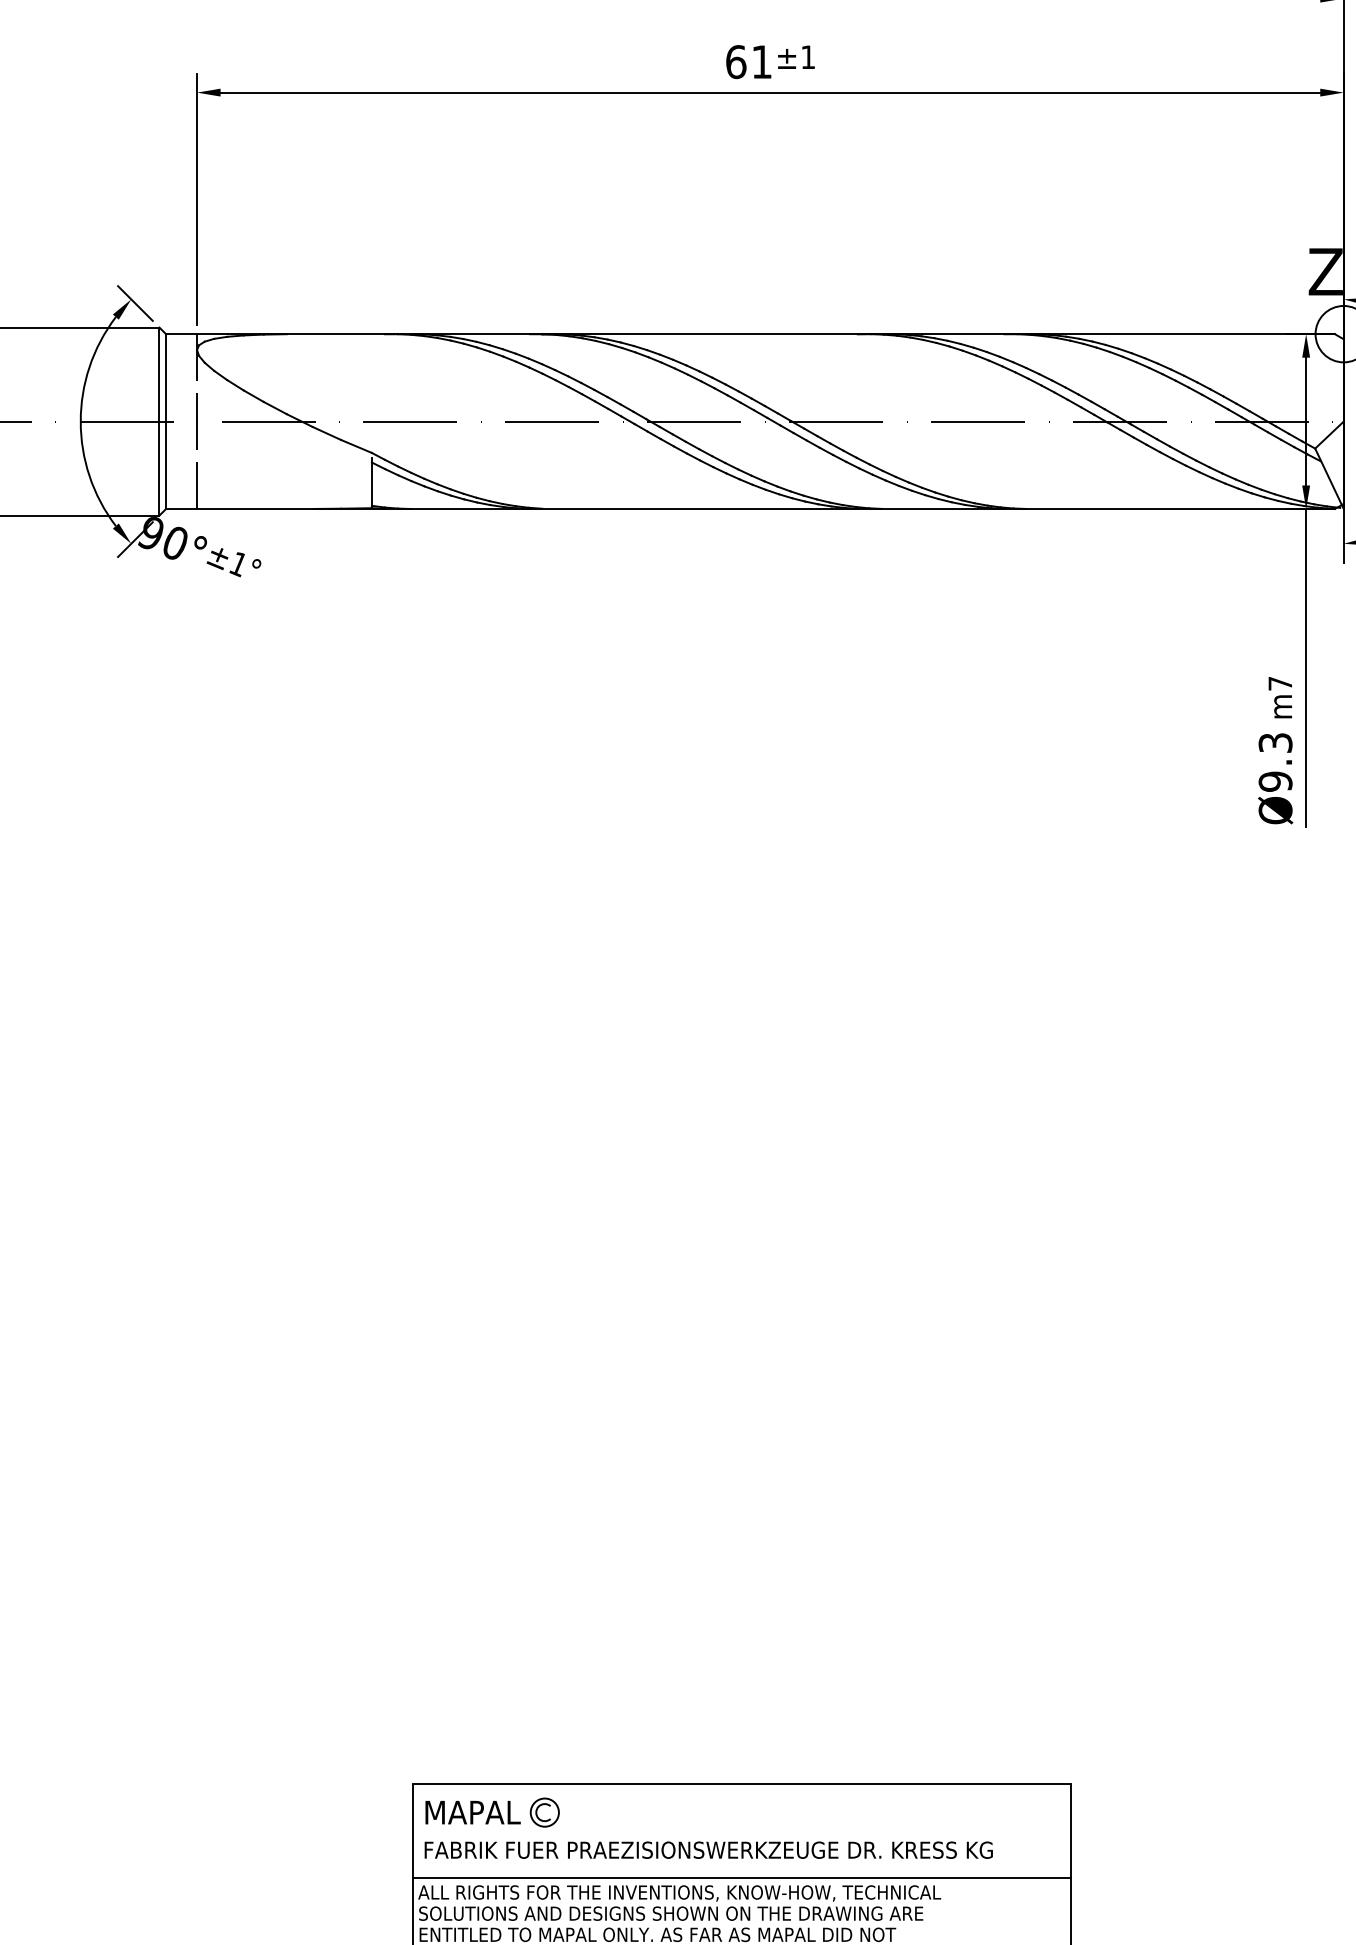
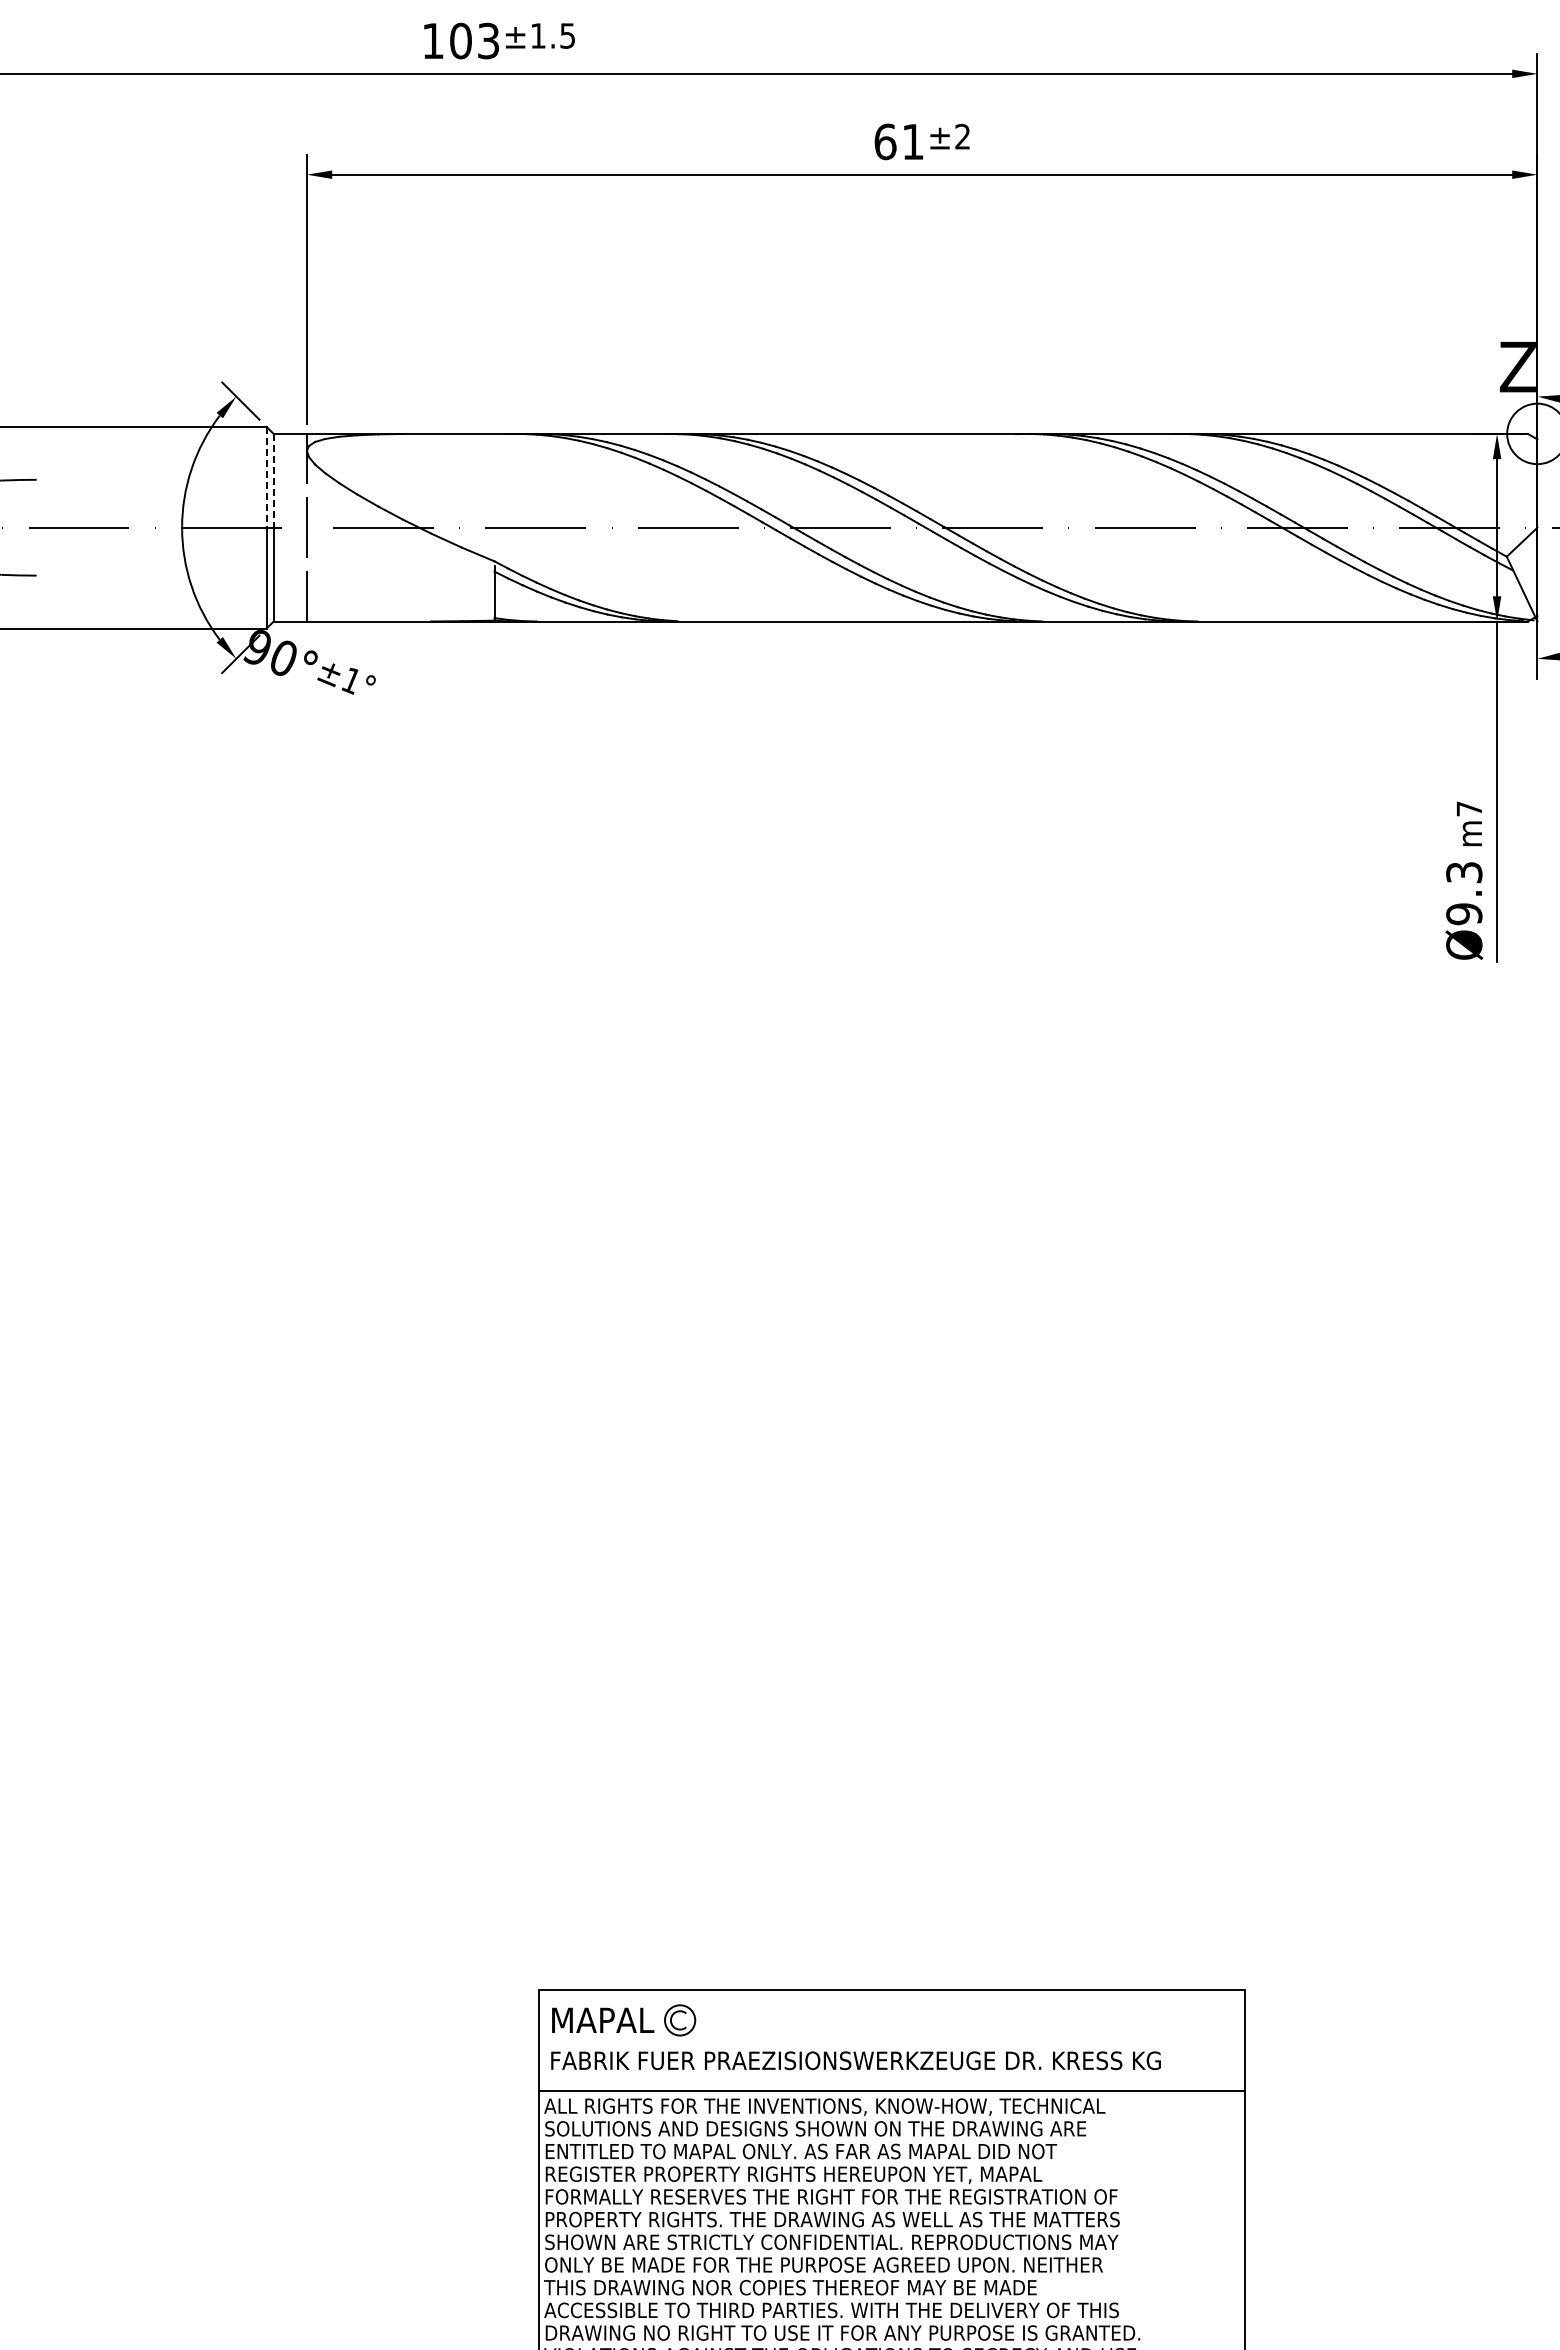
text: (807, 57) -> (962, 136), ±1 -> ±2
line: (159, 374) -> (266, 477), solid -> dashed
line: (165, 377) -> (273, 480), solid -> dashed

